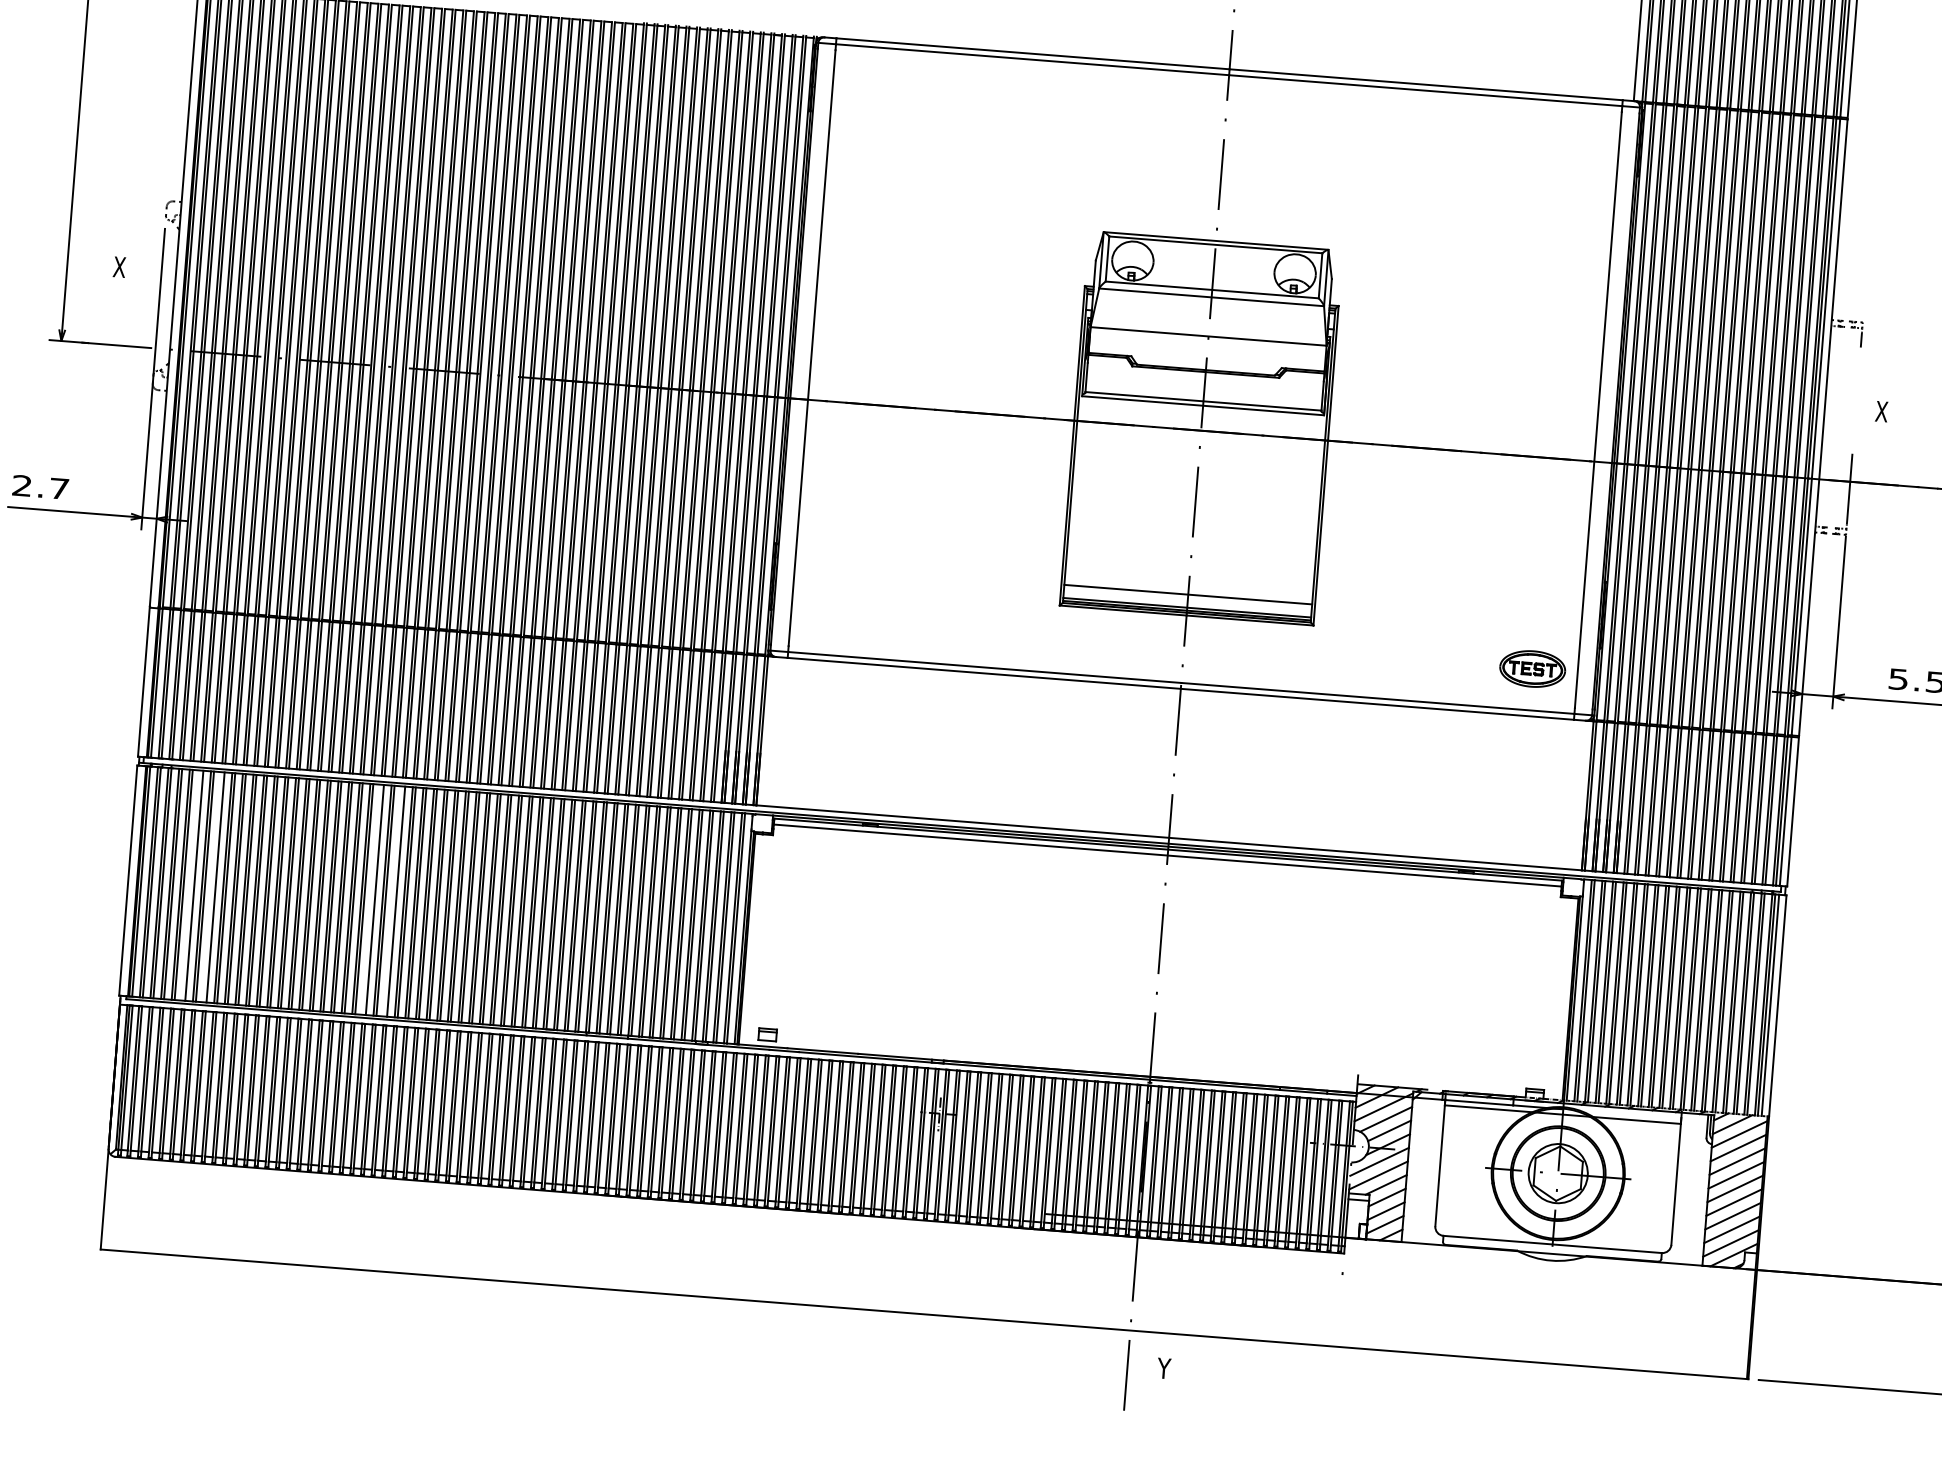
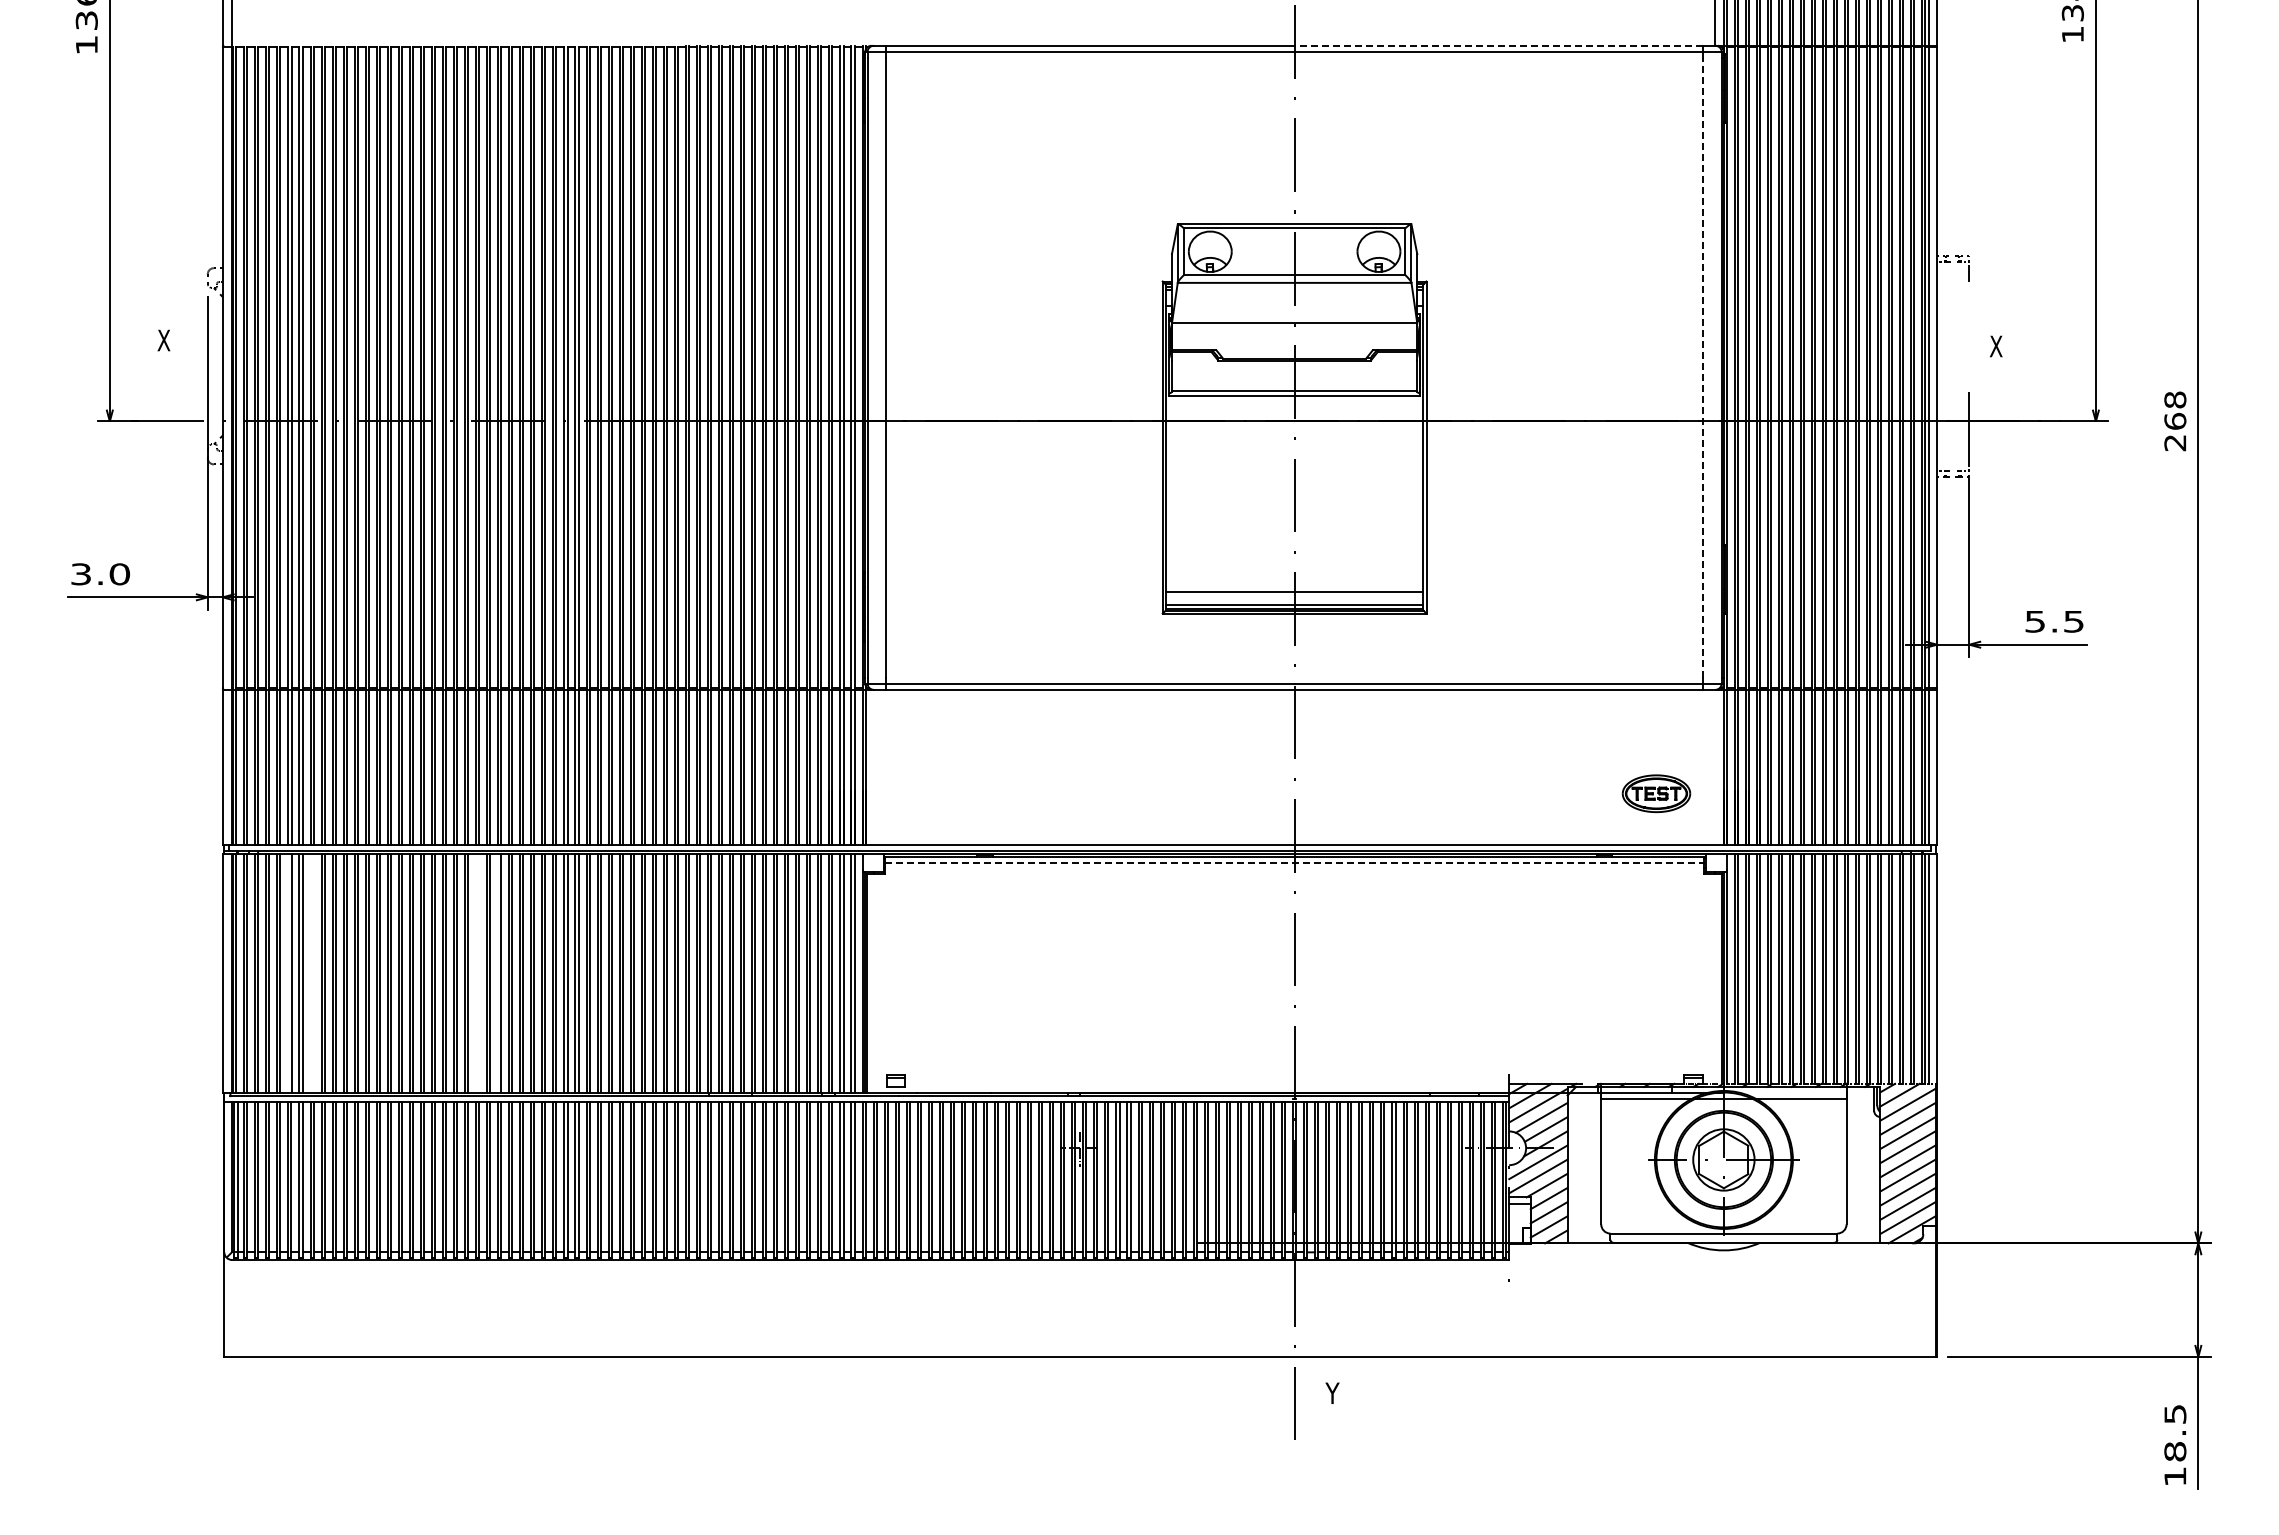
line: (1425, 84) -> (1498, 45), solid -> dashed
line: (1598, 409) -> (1703, 367), solid -> dashed
text: (40, 487) -> (100, 574), 2.7 -> 3.0
part: (1532, 668) -> (1656, 793), moved
line: (1168, 856) -> (1295, 863), solid -> dashed
line: (215, 887) -> (313, 973), removed
line: (375, 900) -> (479, 973), removed

